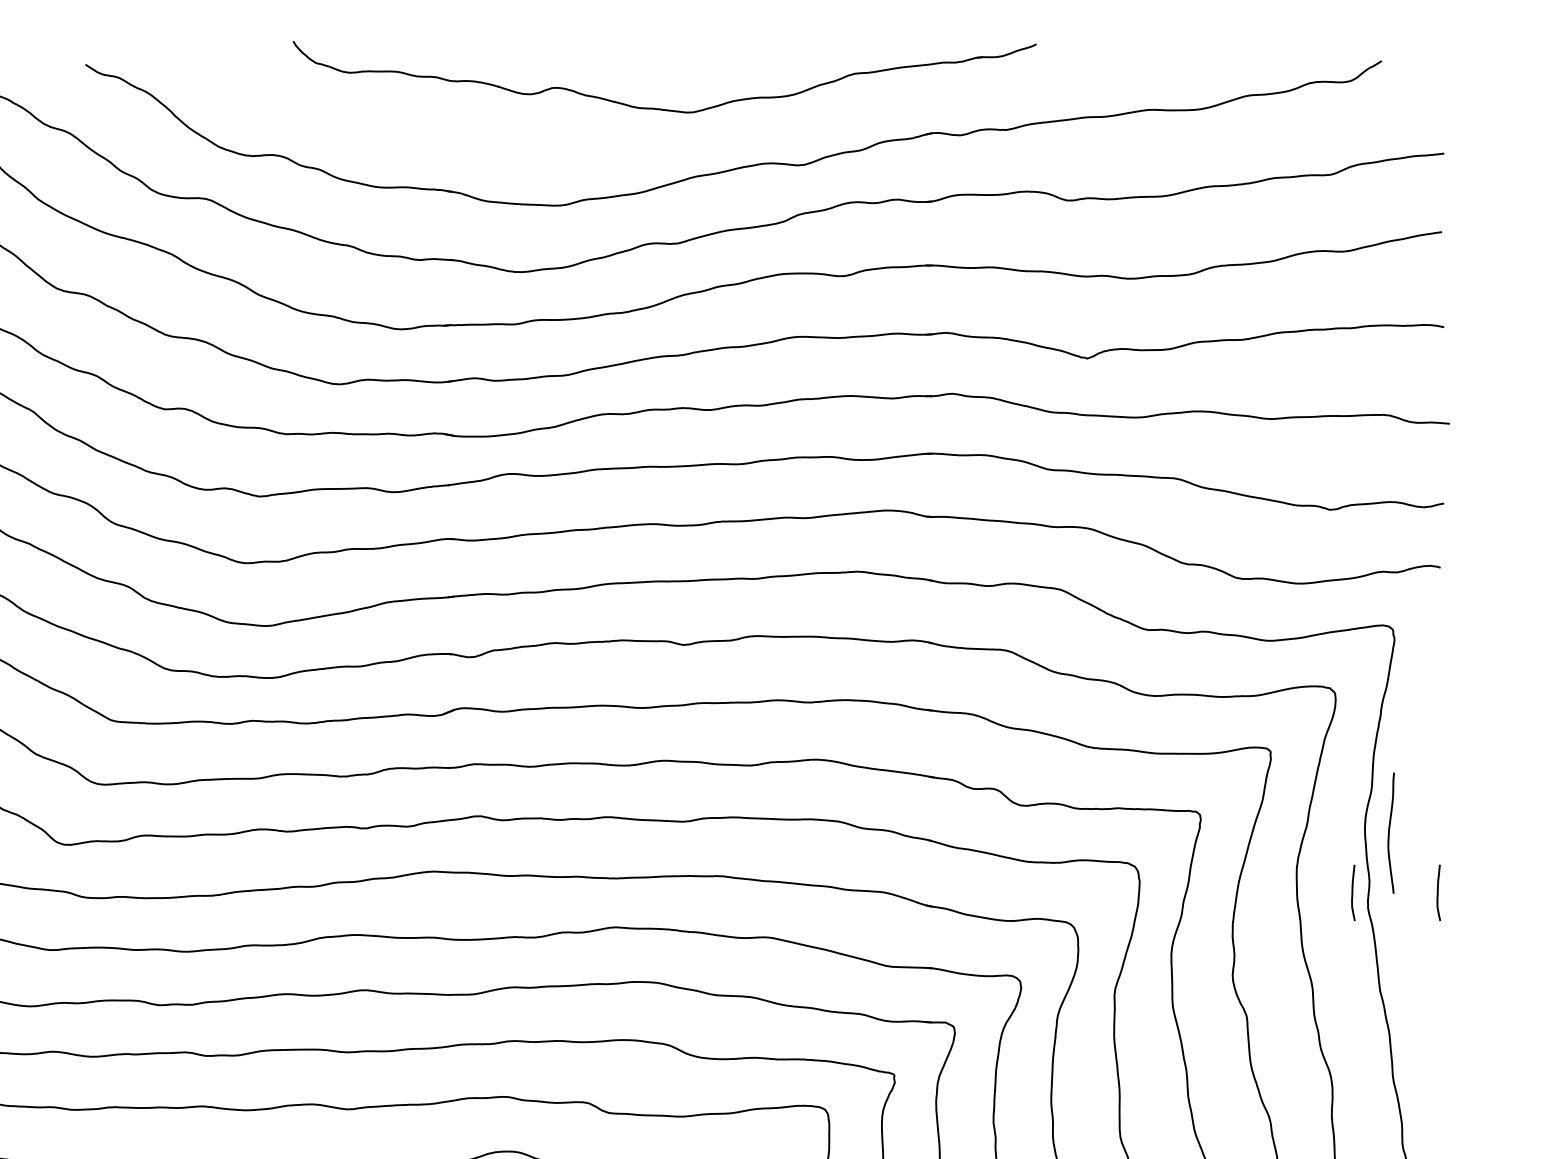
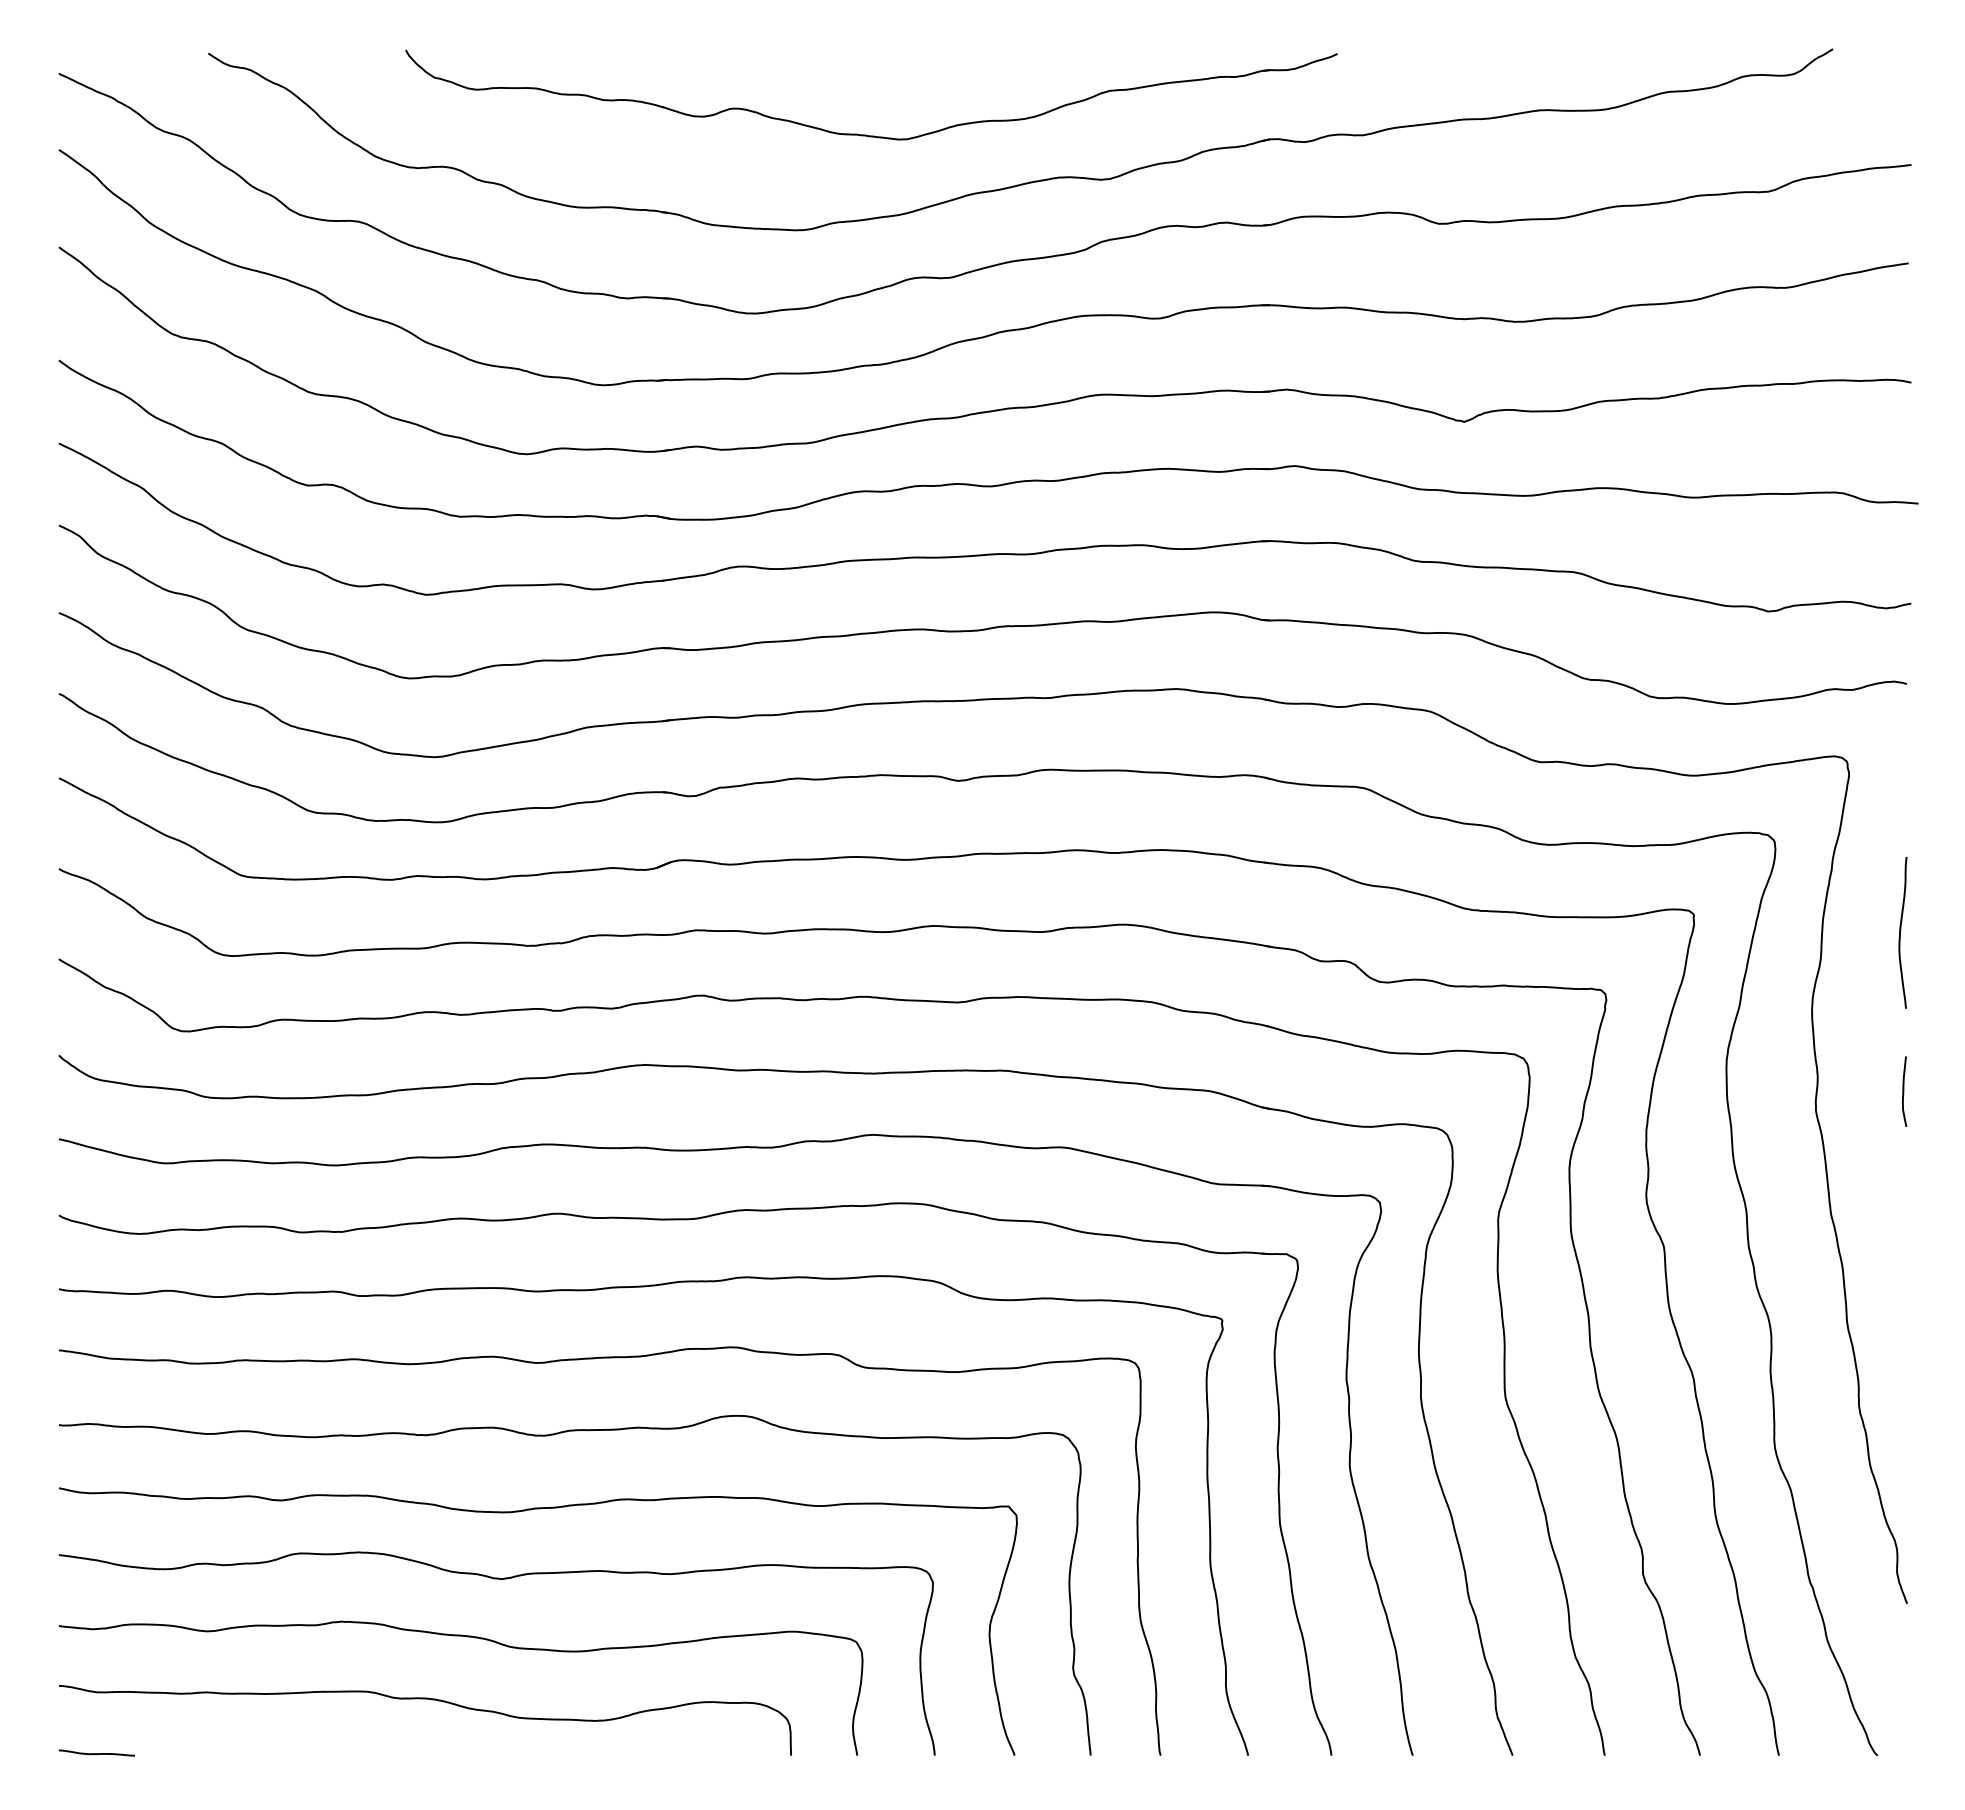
part: (660, 108) -> (866, 134), moved
curve: (1389, 832) -> (1900, 932), moved
curve: (1353, 892) -> (1797, 1091), removed

